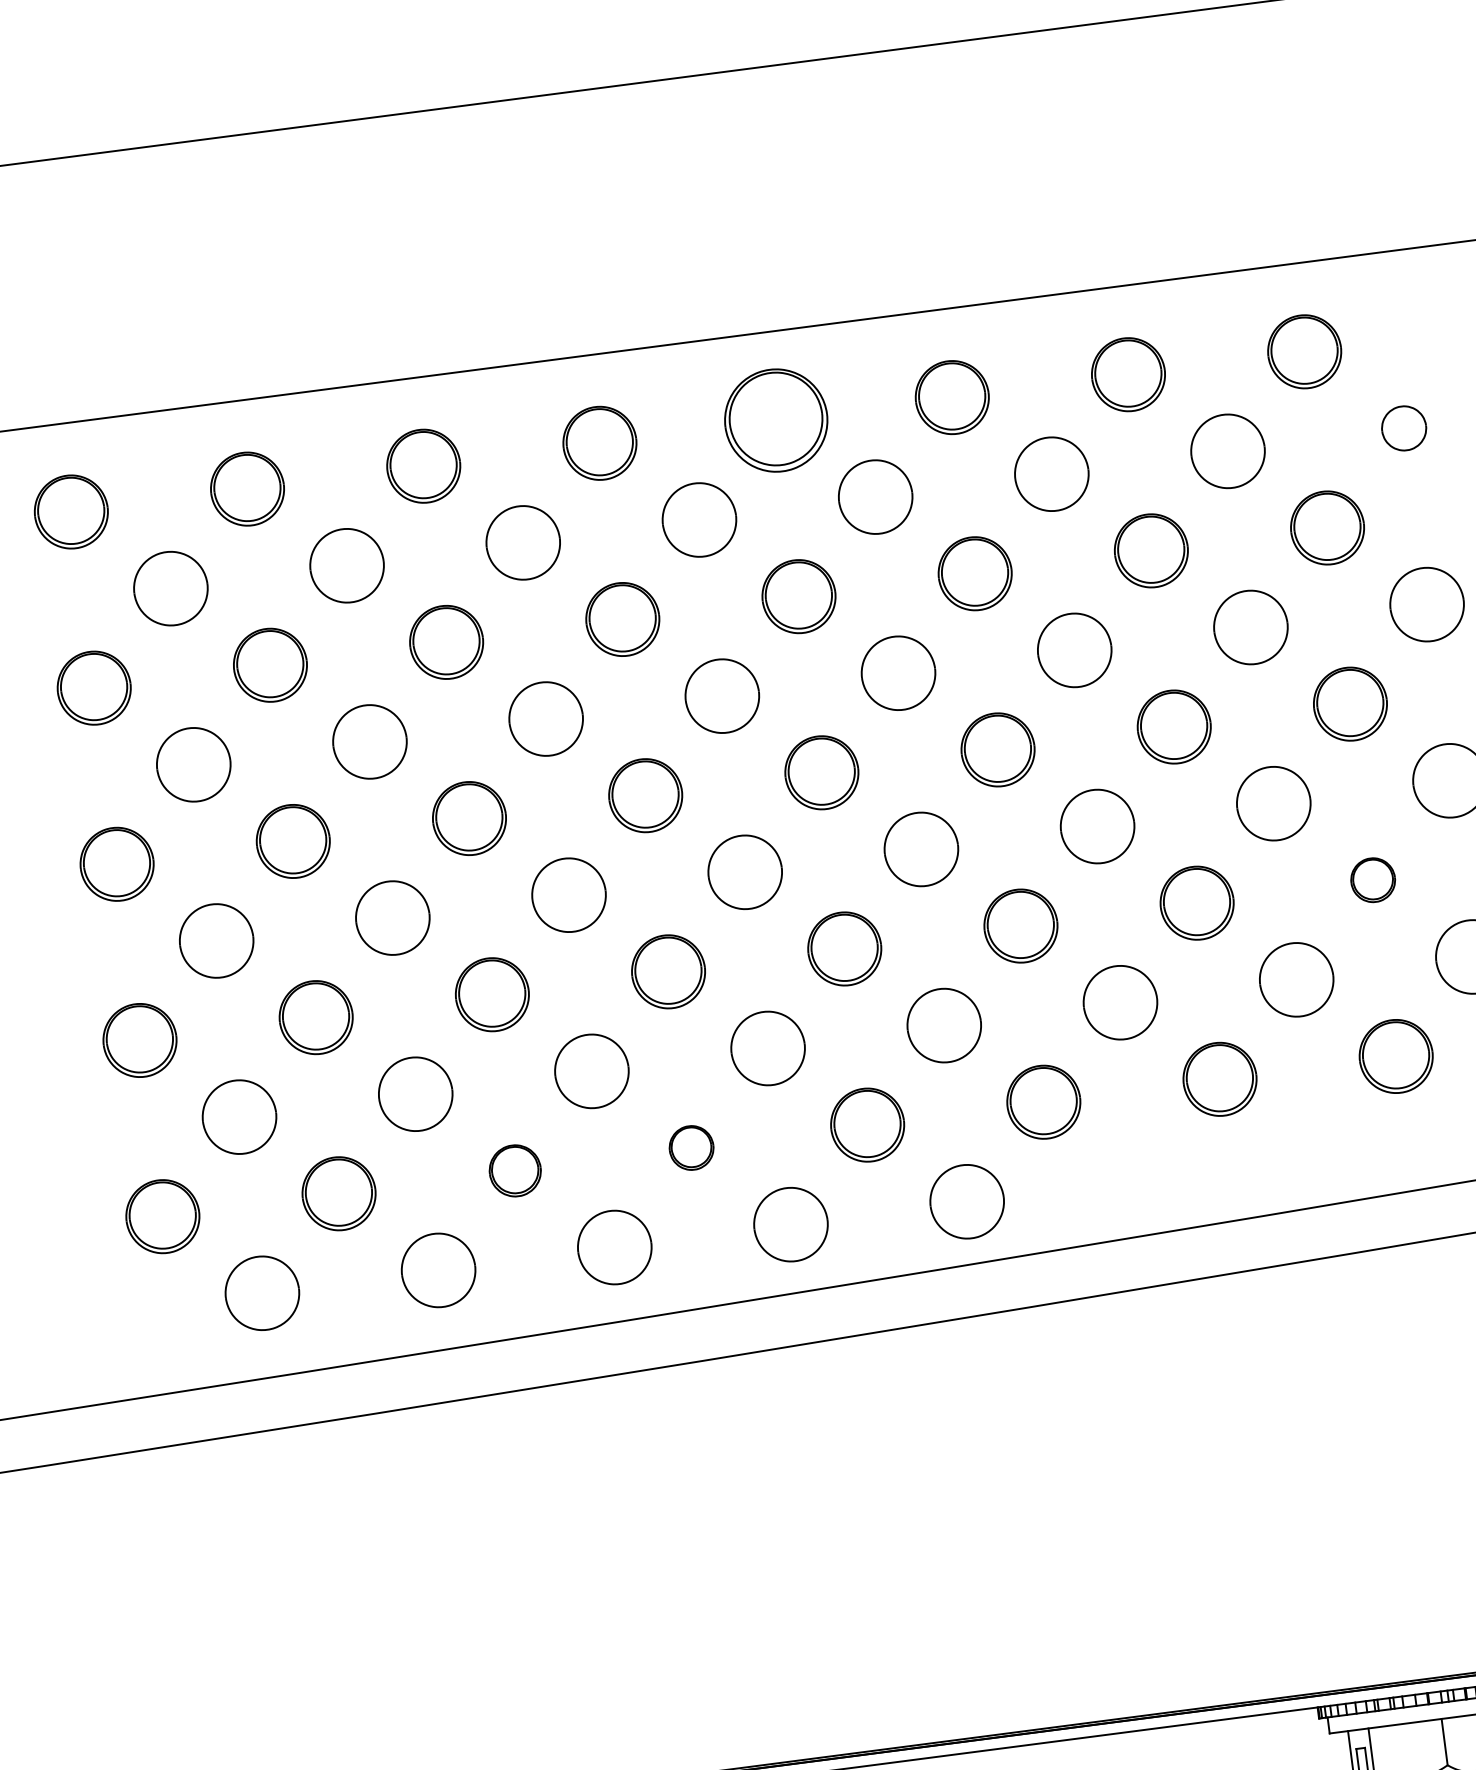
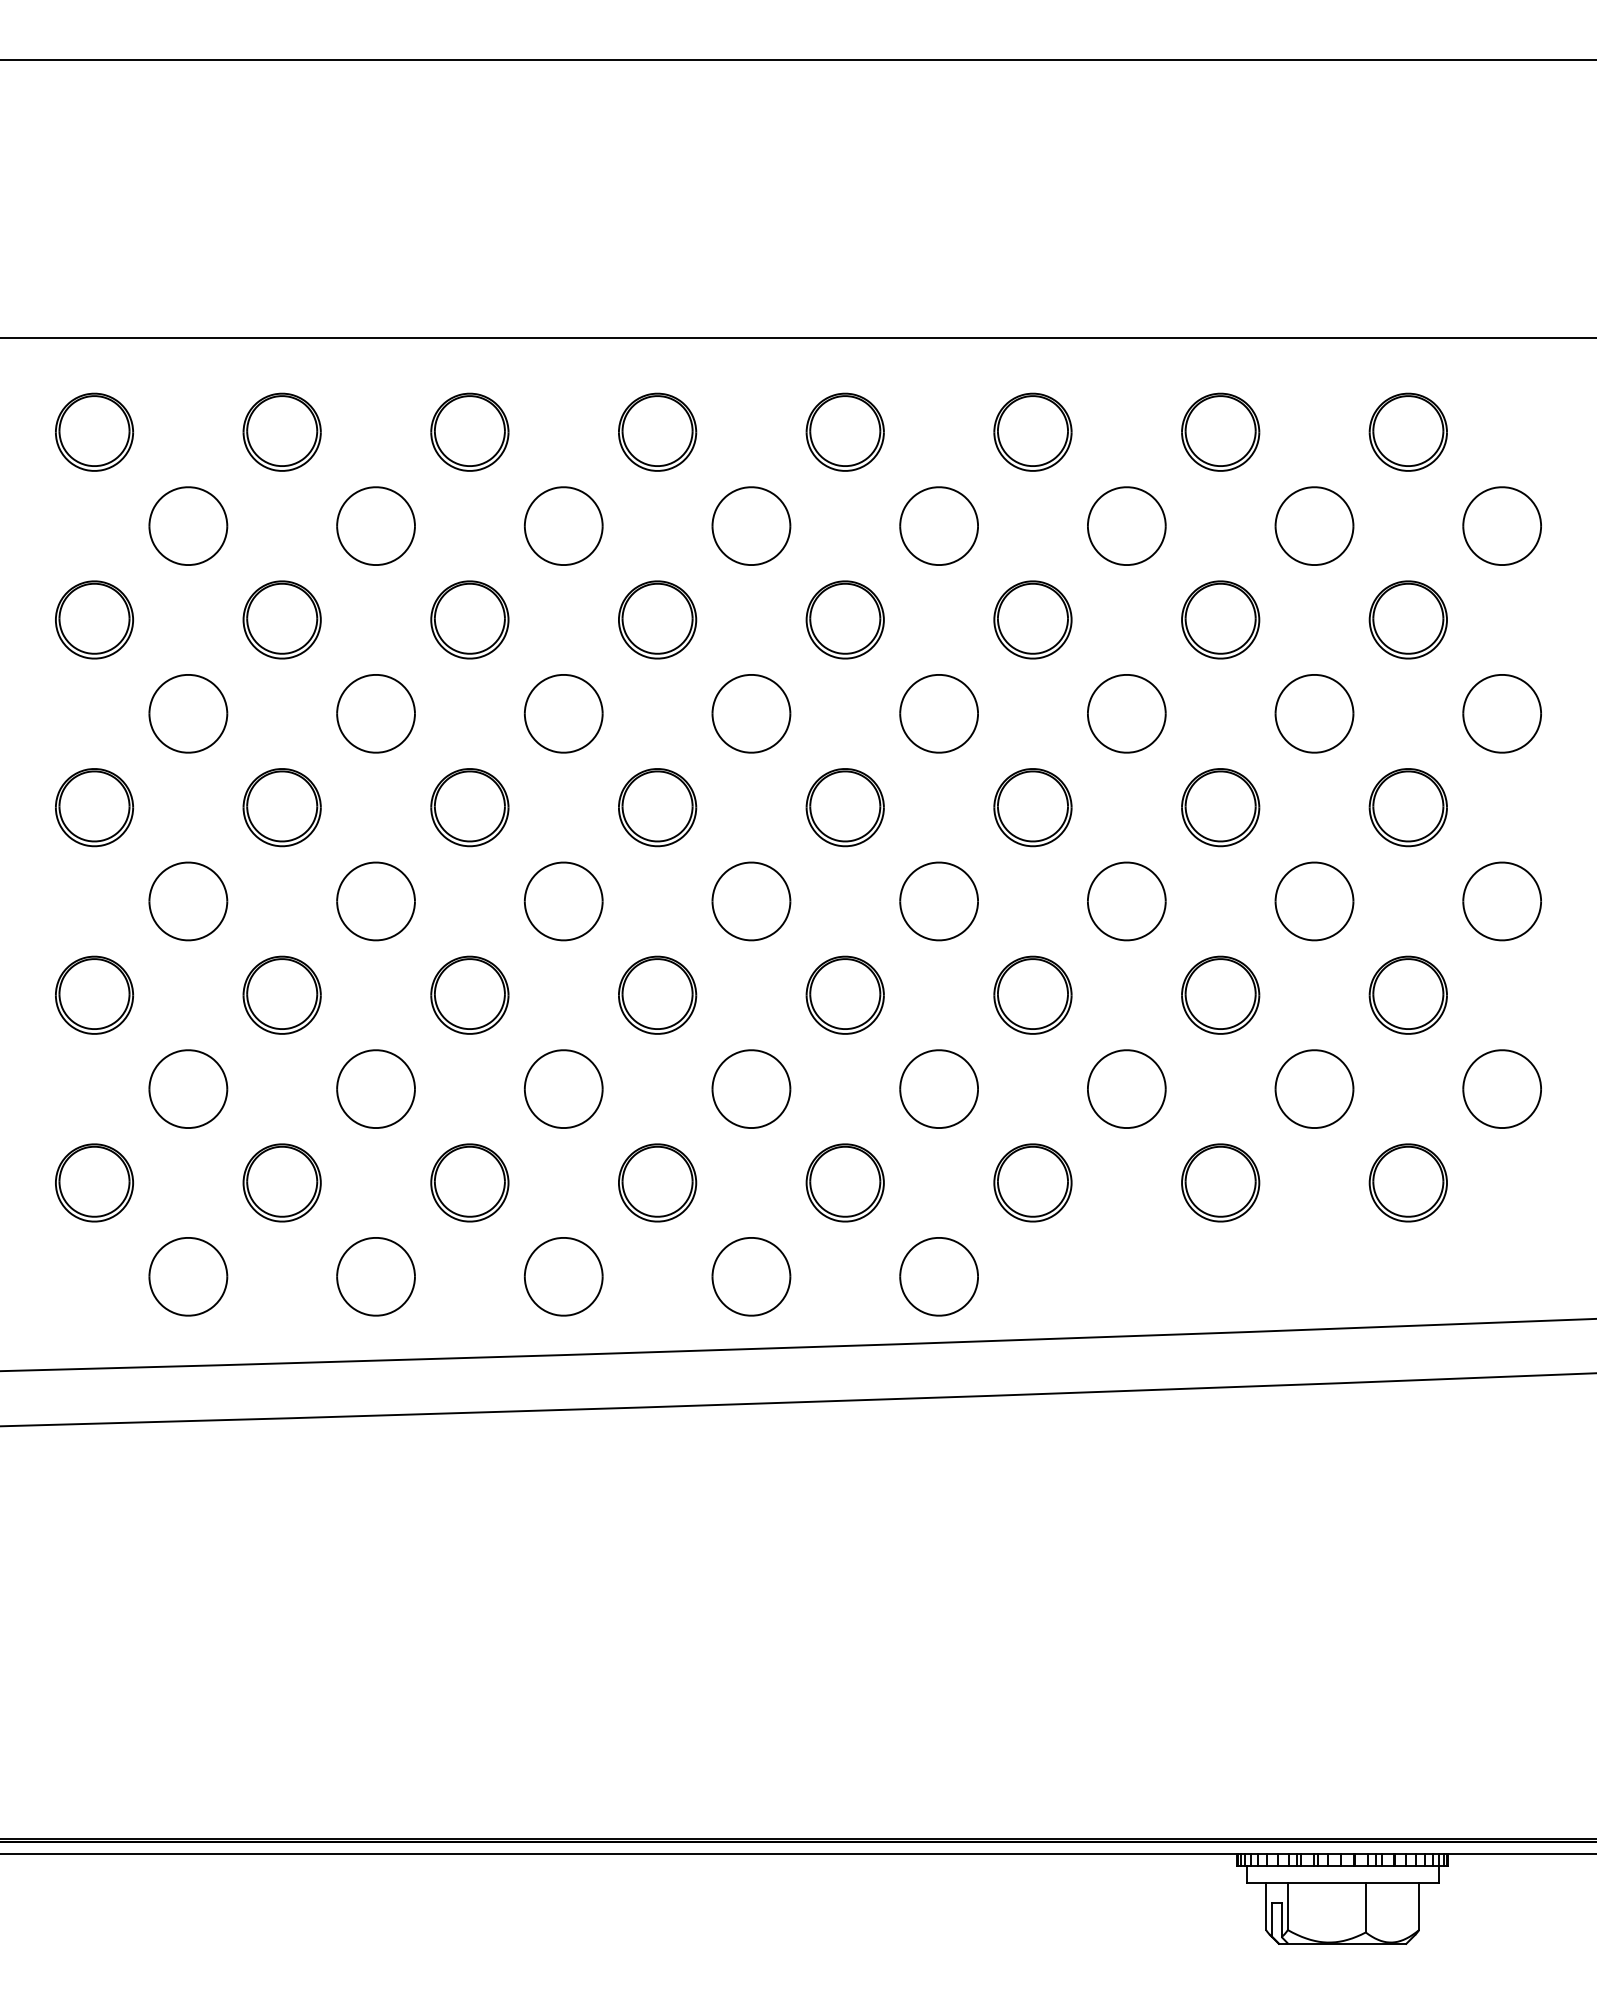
part: (775, 419) -> (844, 431), size x0.71
part: (1403, 427) -> (1501, 525), size x1.67
part: (1372, 879) -> (1407, 994), size x1.67
part: (691, 1147) -> (657, 1182), size x1.67
part: (514, 1170) -> (469, 1182), size x1.43

